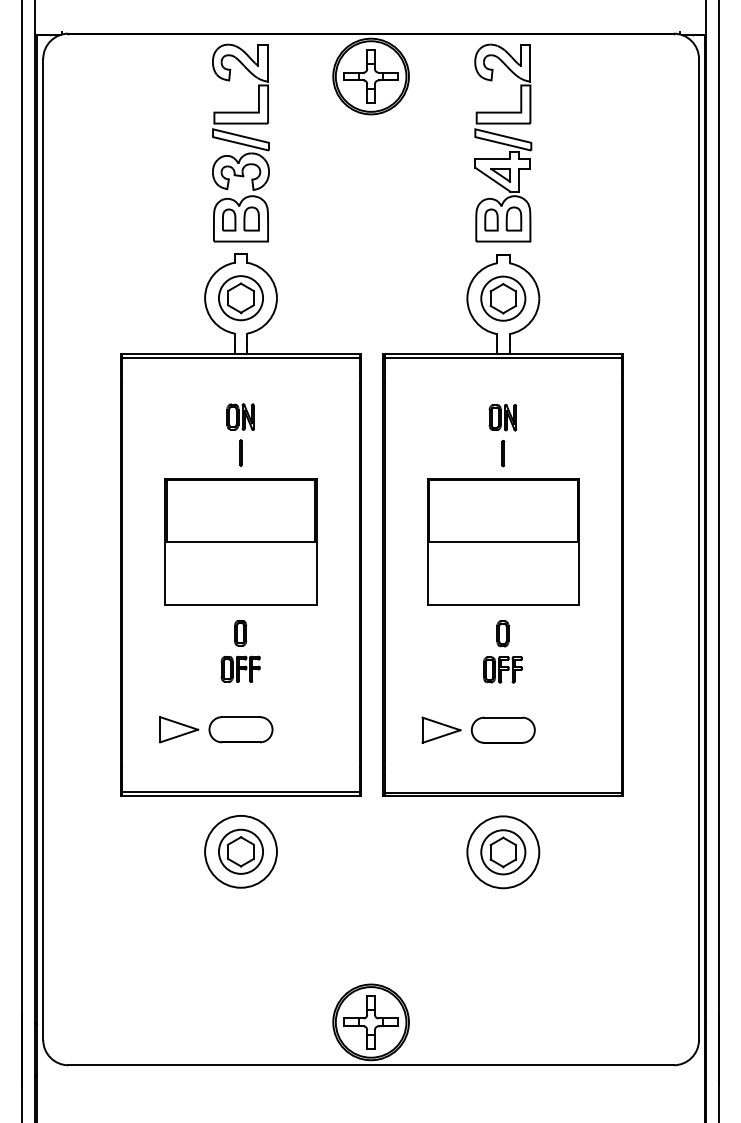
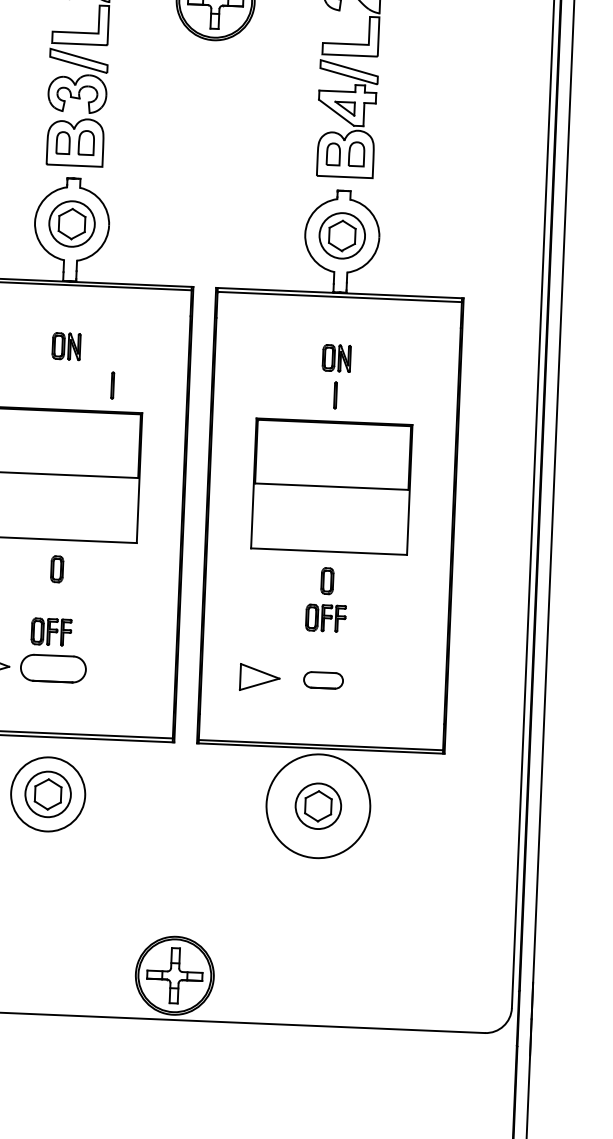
line: (240, 452) -> (112, 384), moved
part: (240, 668) -> (51, 631), moved
part: (502, 729) -> (322, 679), size x0.6
circle: (503, 852) -> (318, 806), size x1.4

